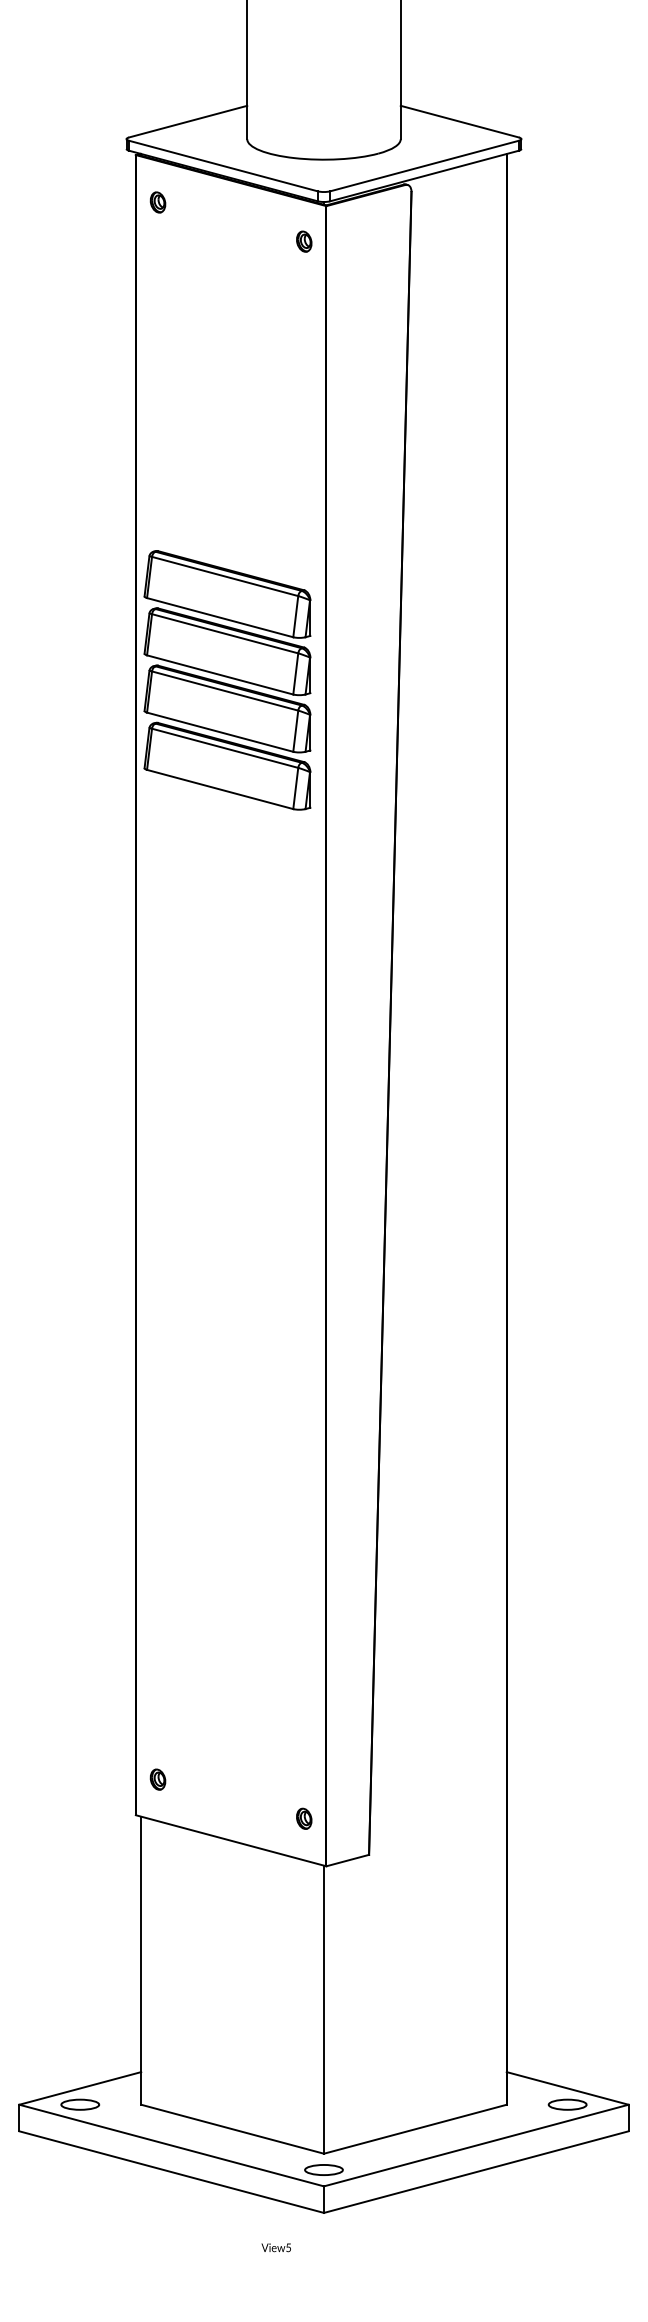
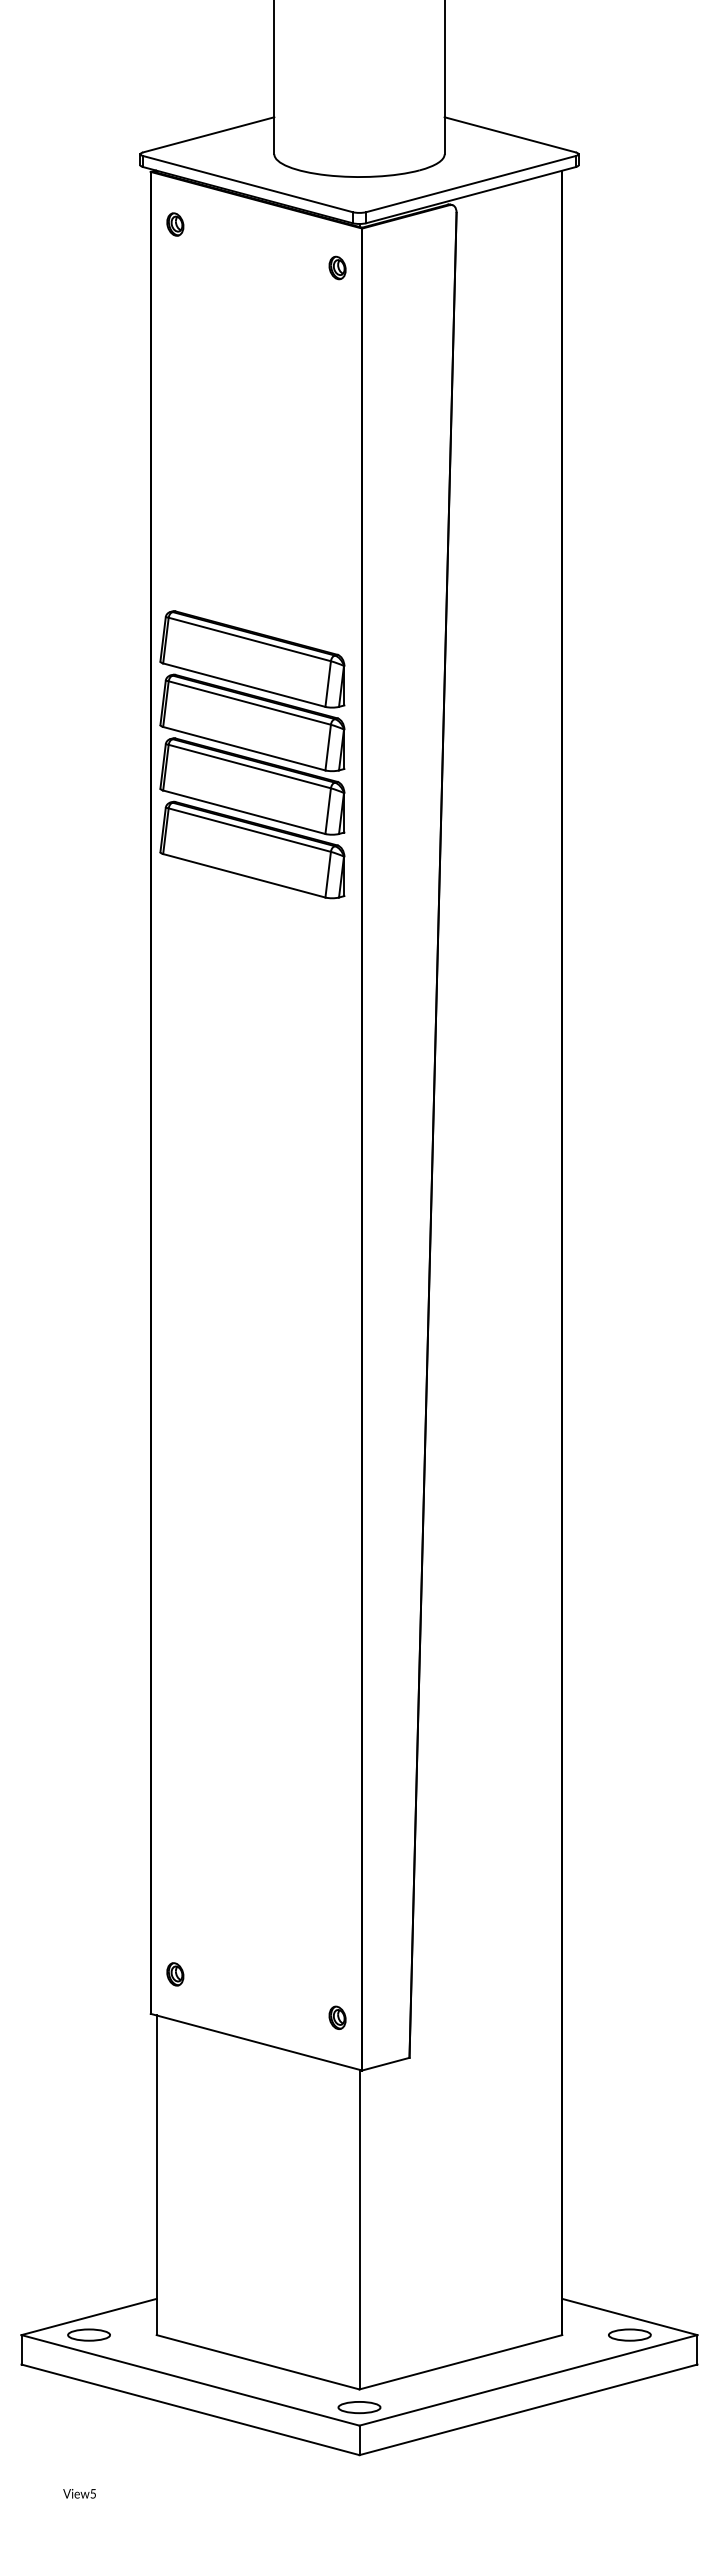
text: (276, 2247) -> (79, 2493), moved

